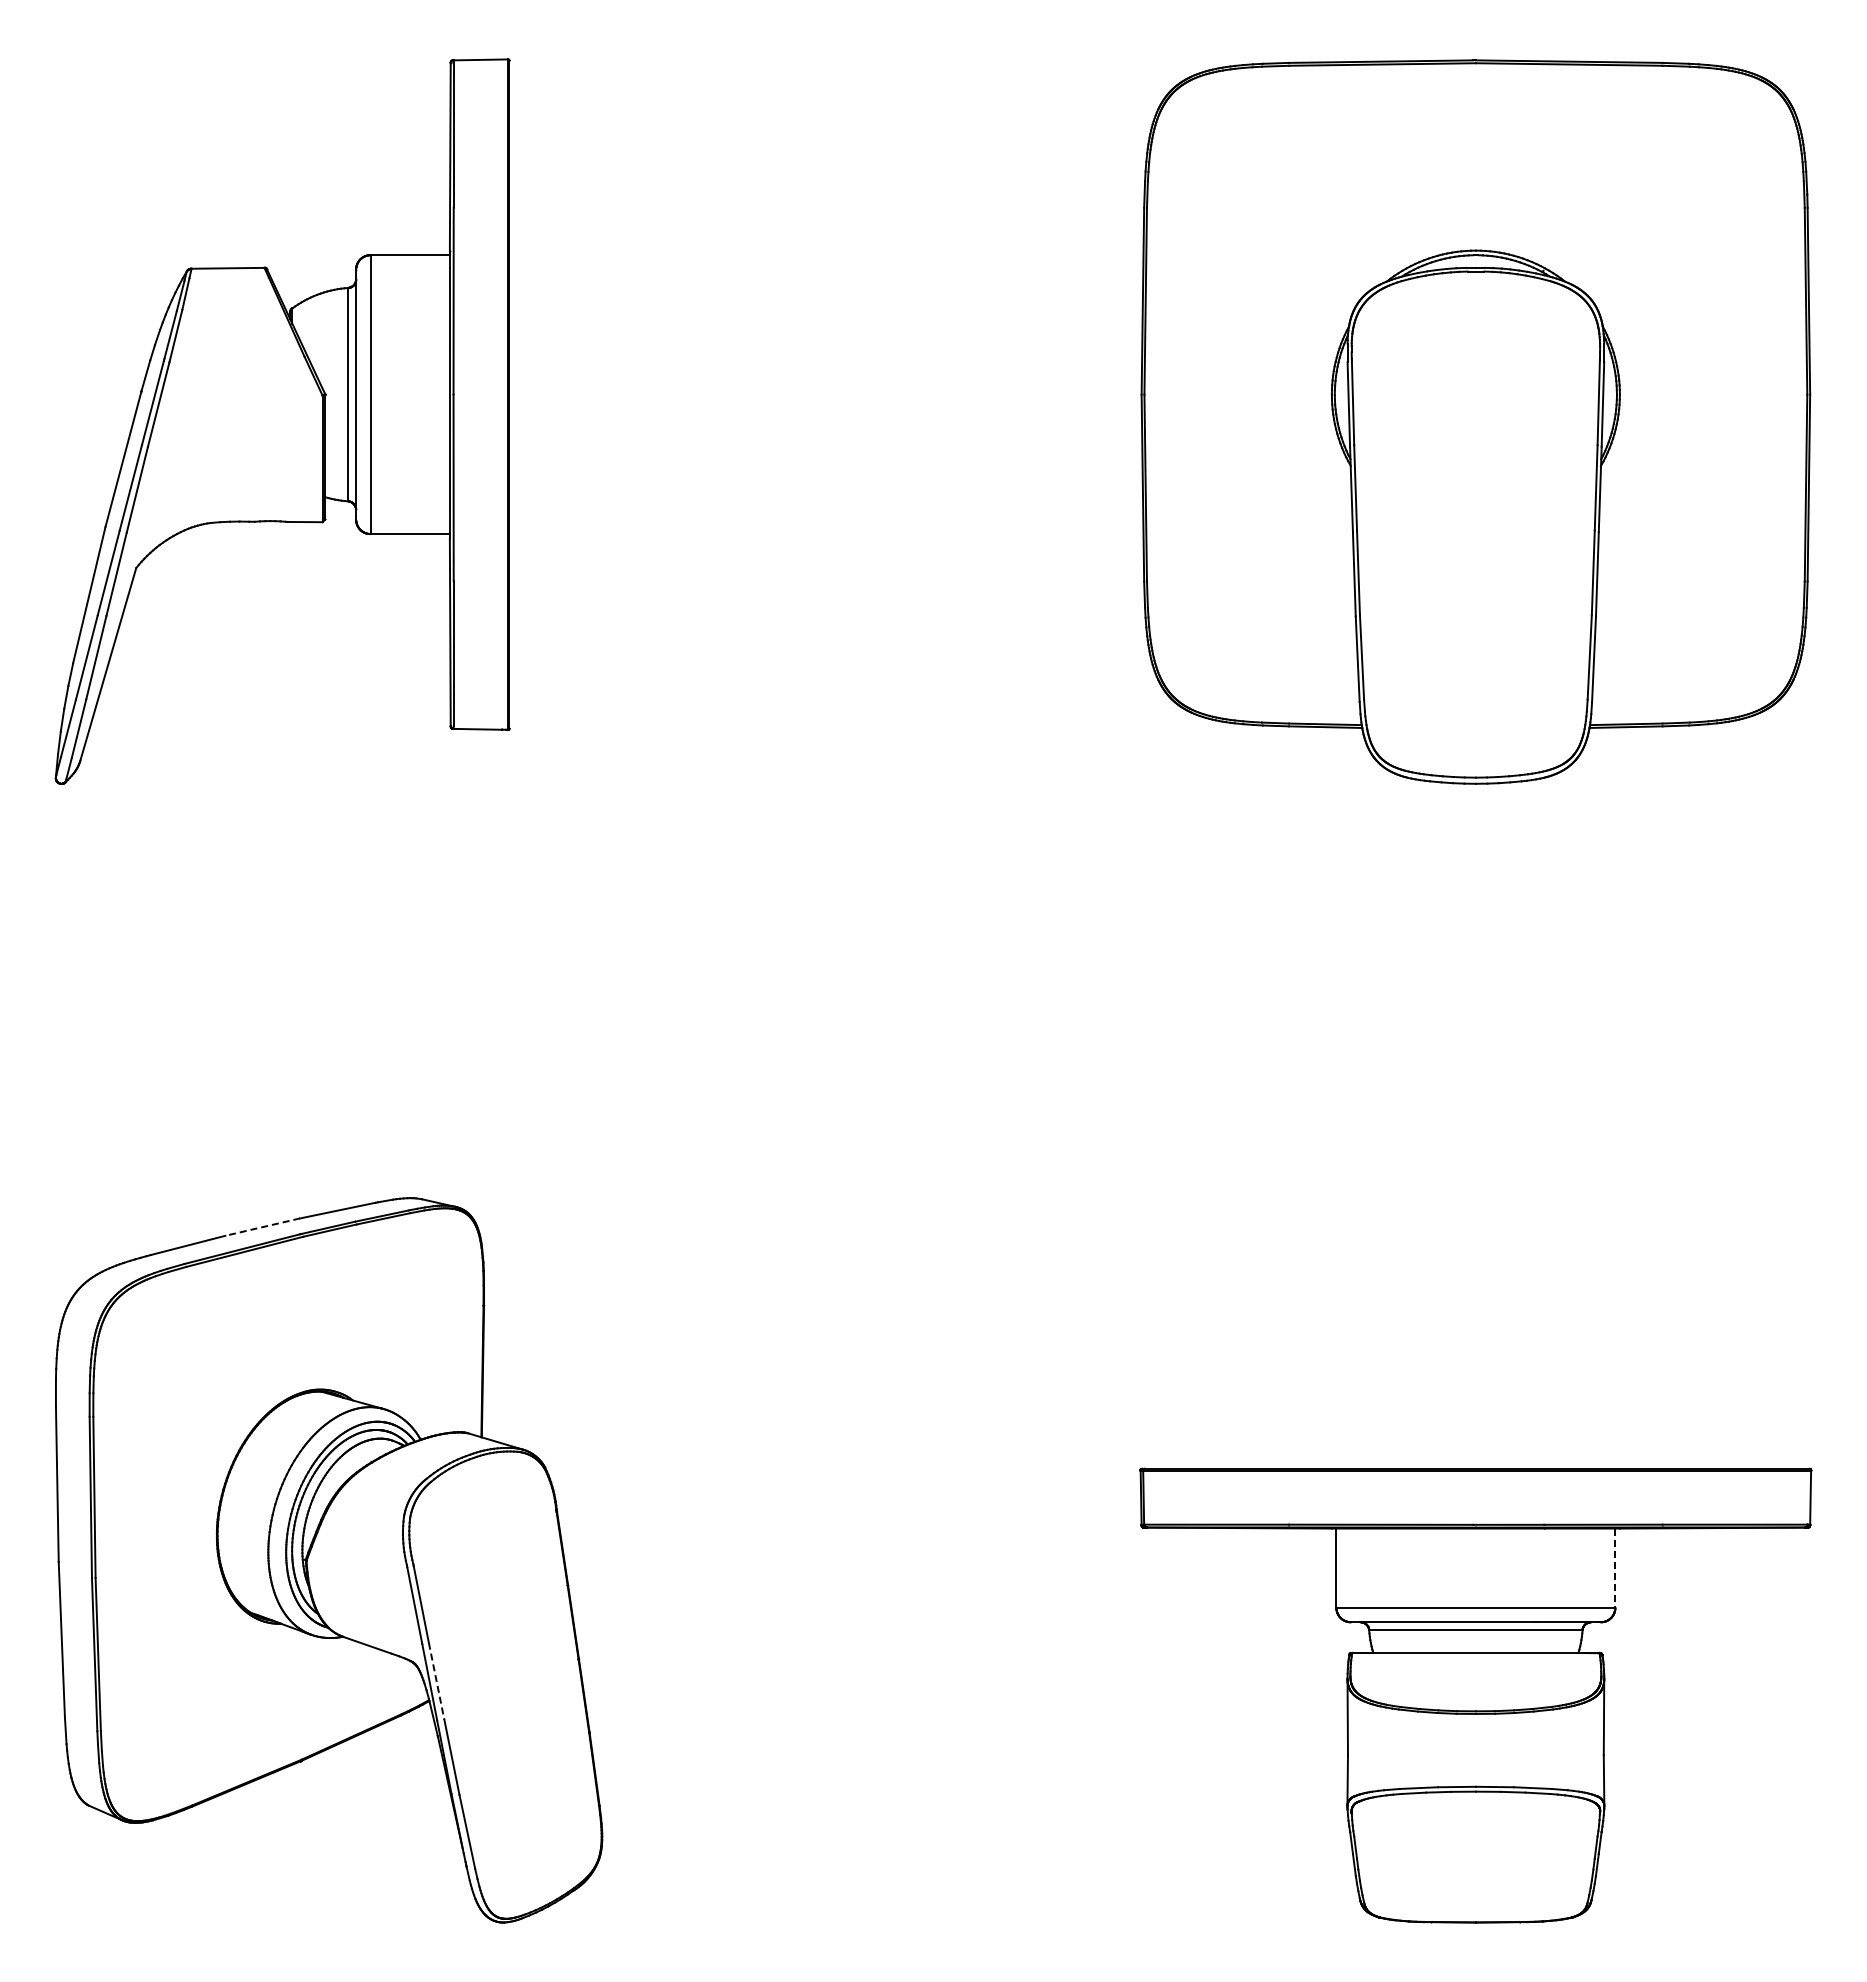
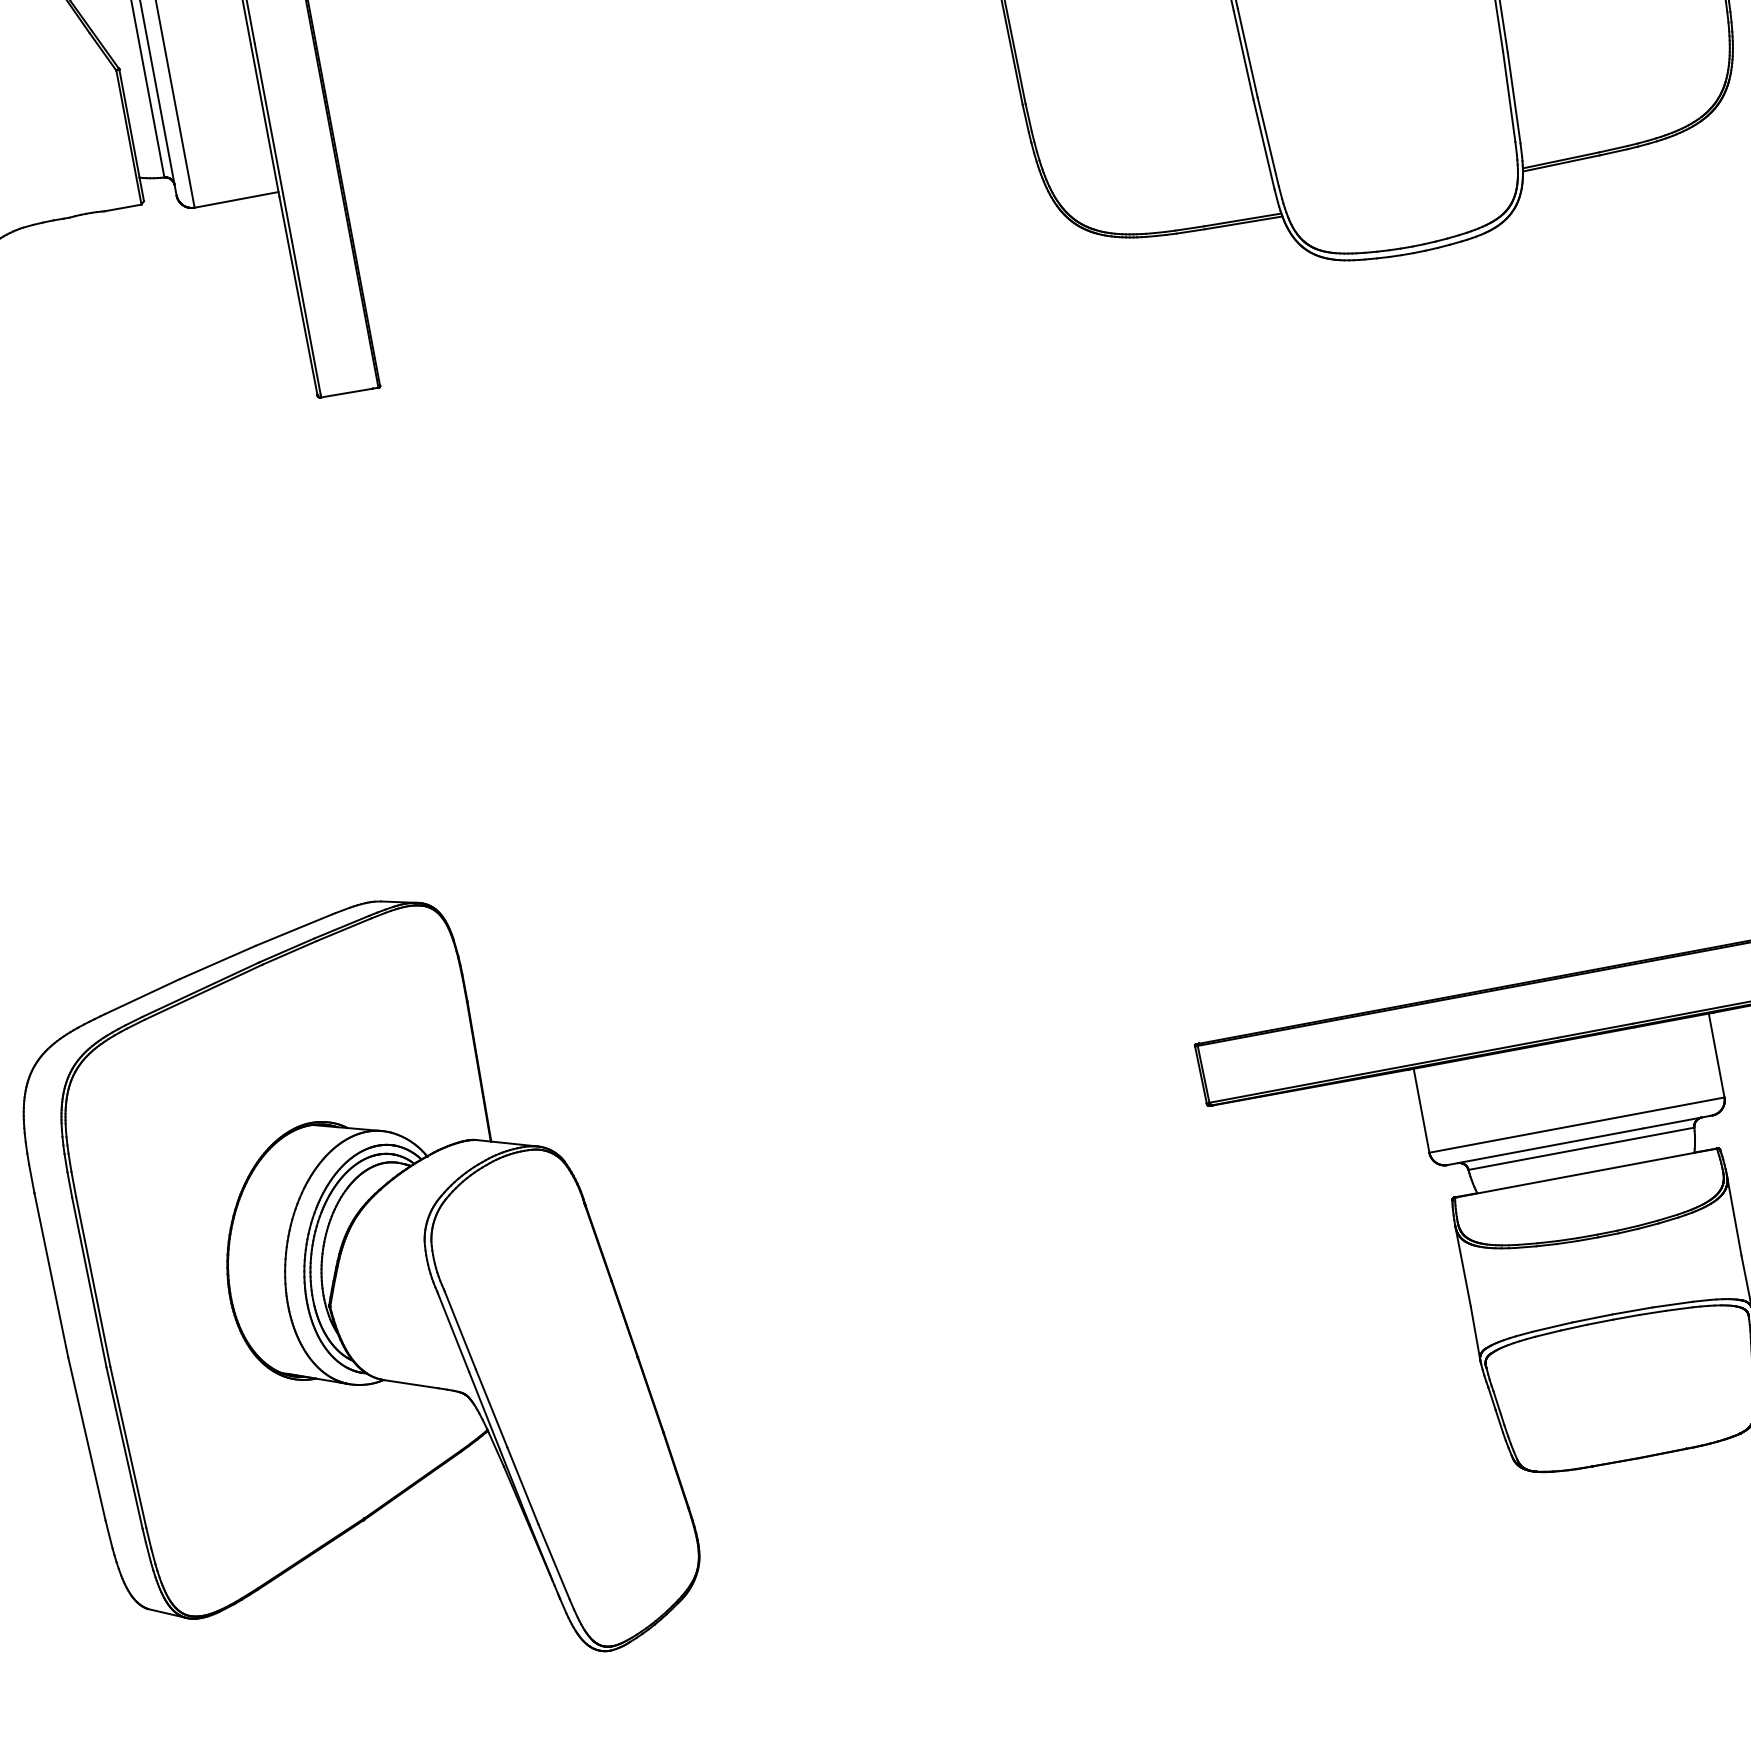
line: (262, 1227) -> (217, 962), dashed -> solid
line: (1615, 1568) -> (1716, 1055), dashed -> solid
line: (436, 1681) -> (491, 1408), dashed -> solid

